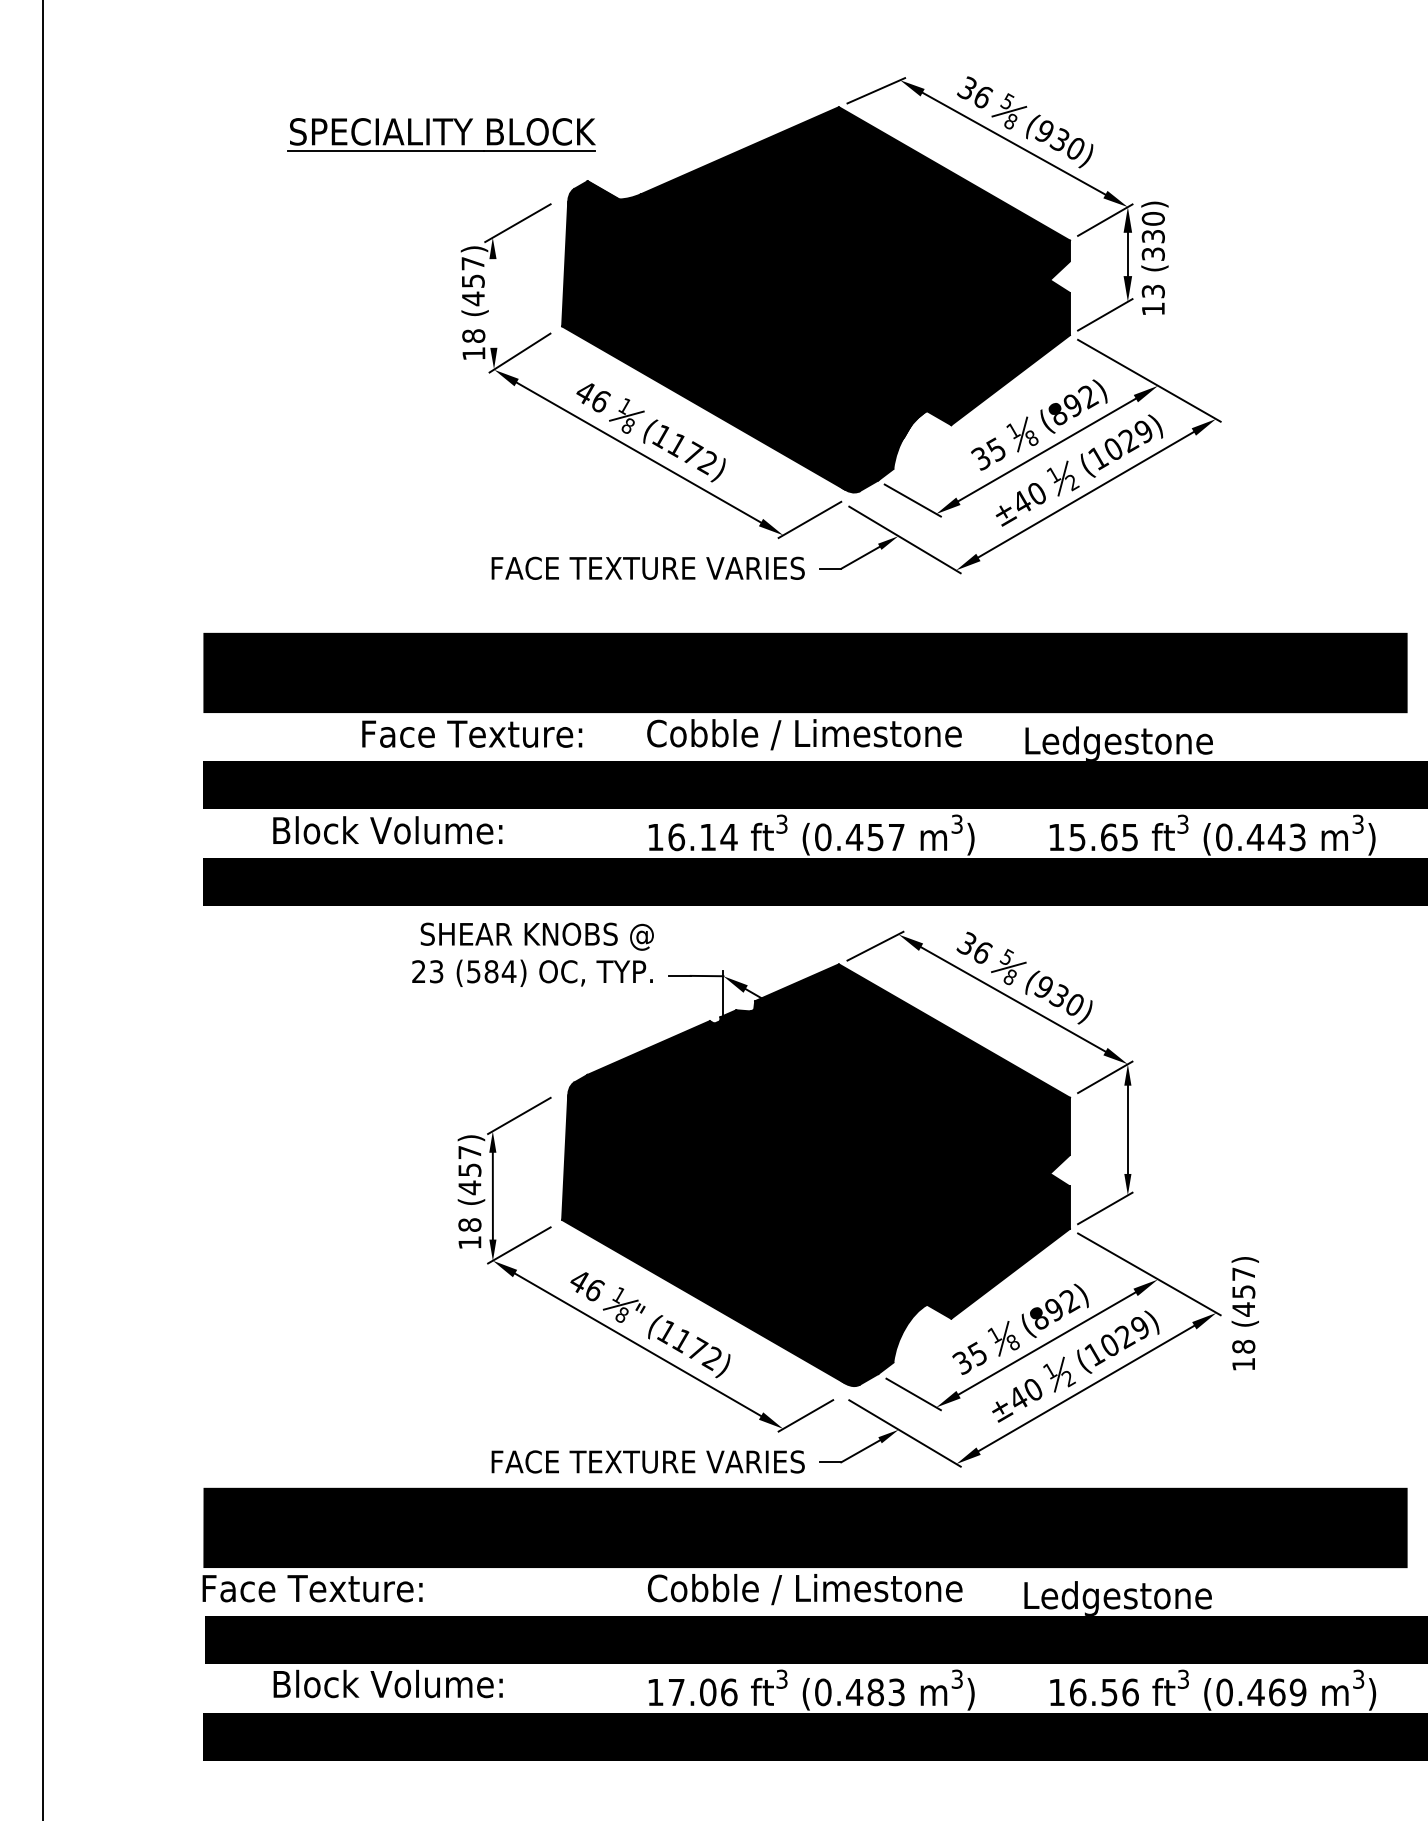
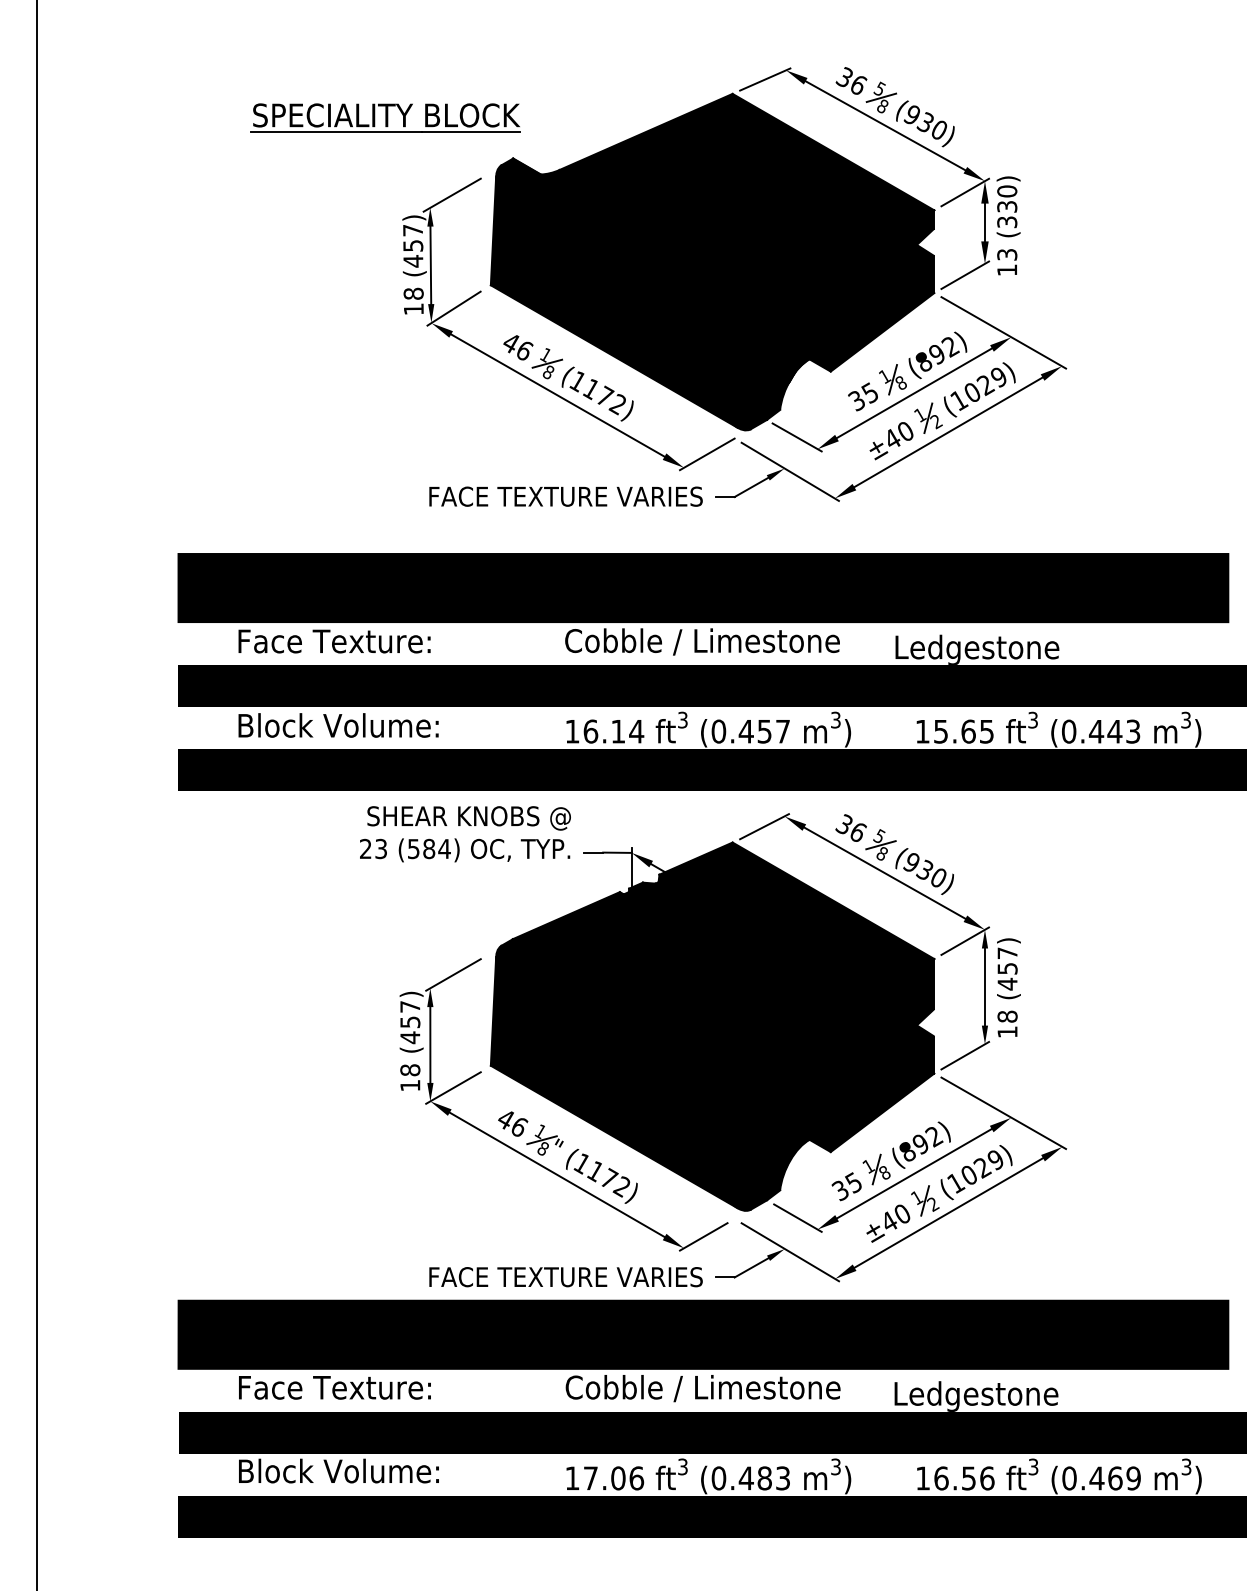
line: (492, 303) -> (430, 265), added
text: (472, 733) -> (334, 640), moved
text: (1244, 1313) -> (1008, 987), moved
text: (312, 1588) -> (334, 1387), moved

